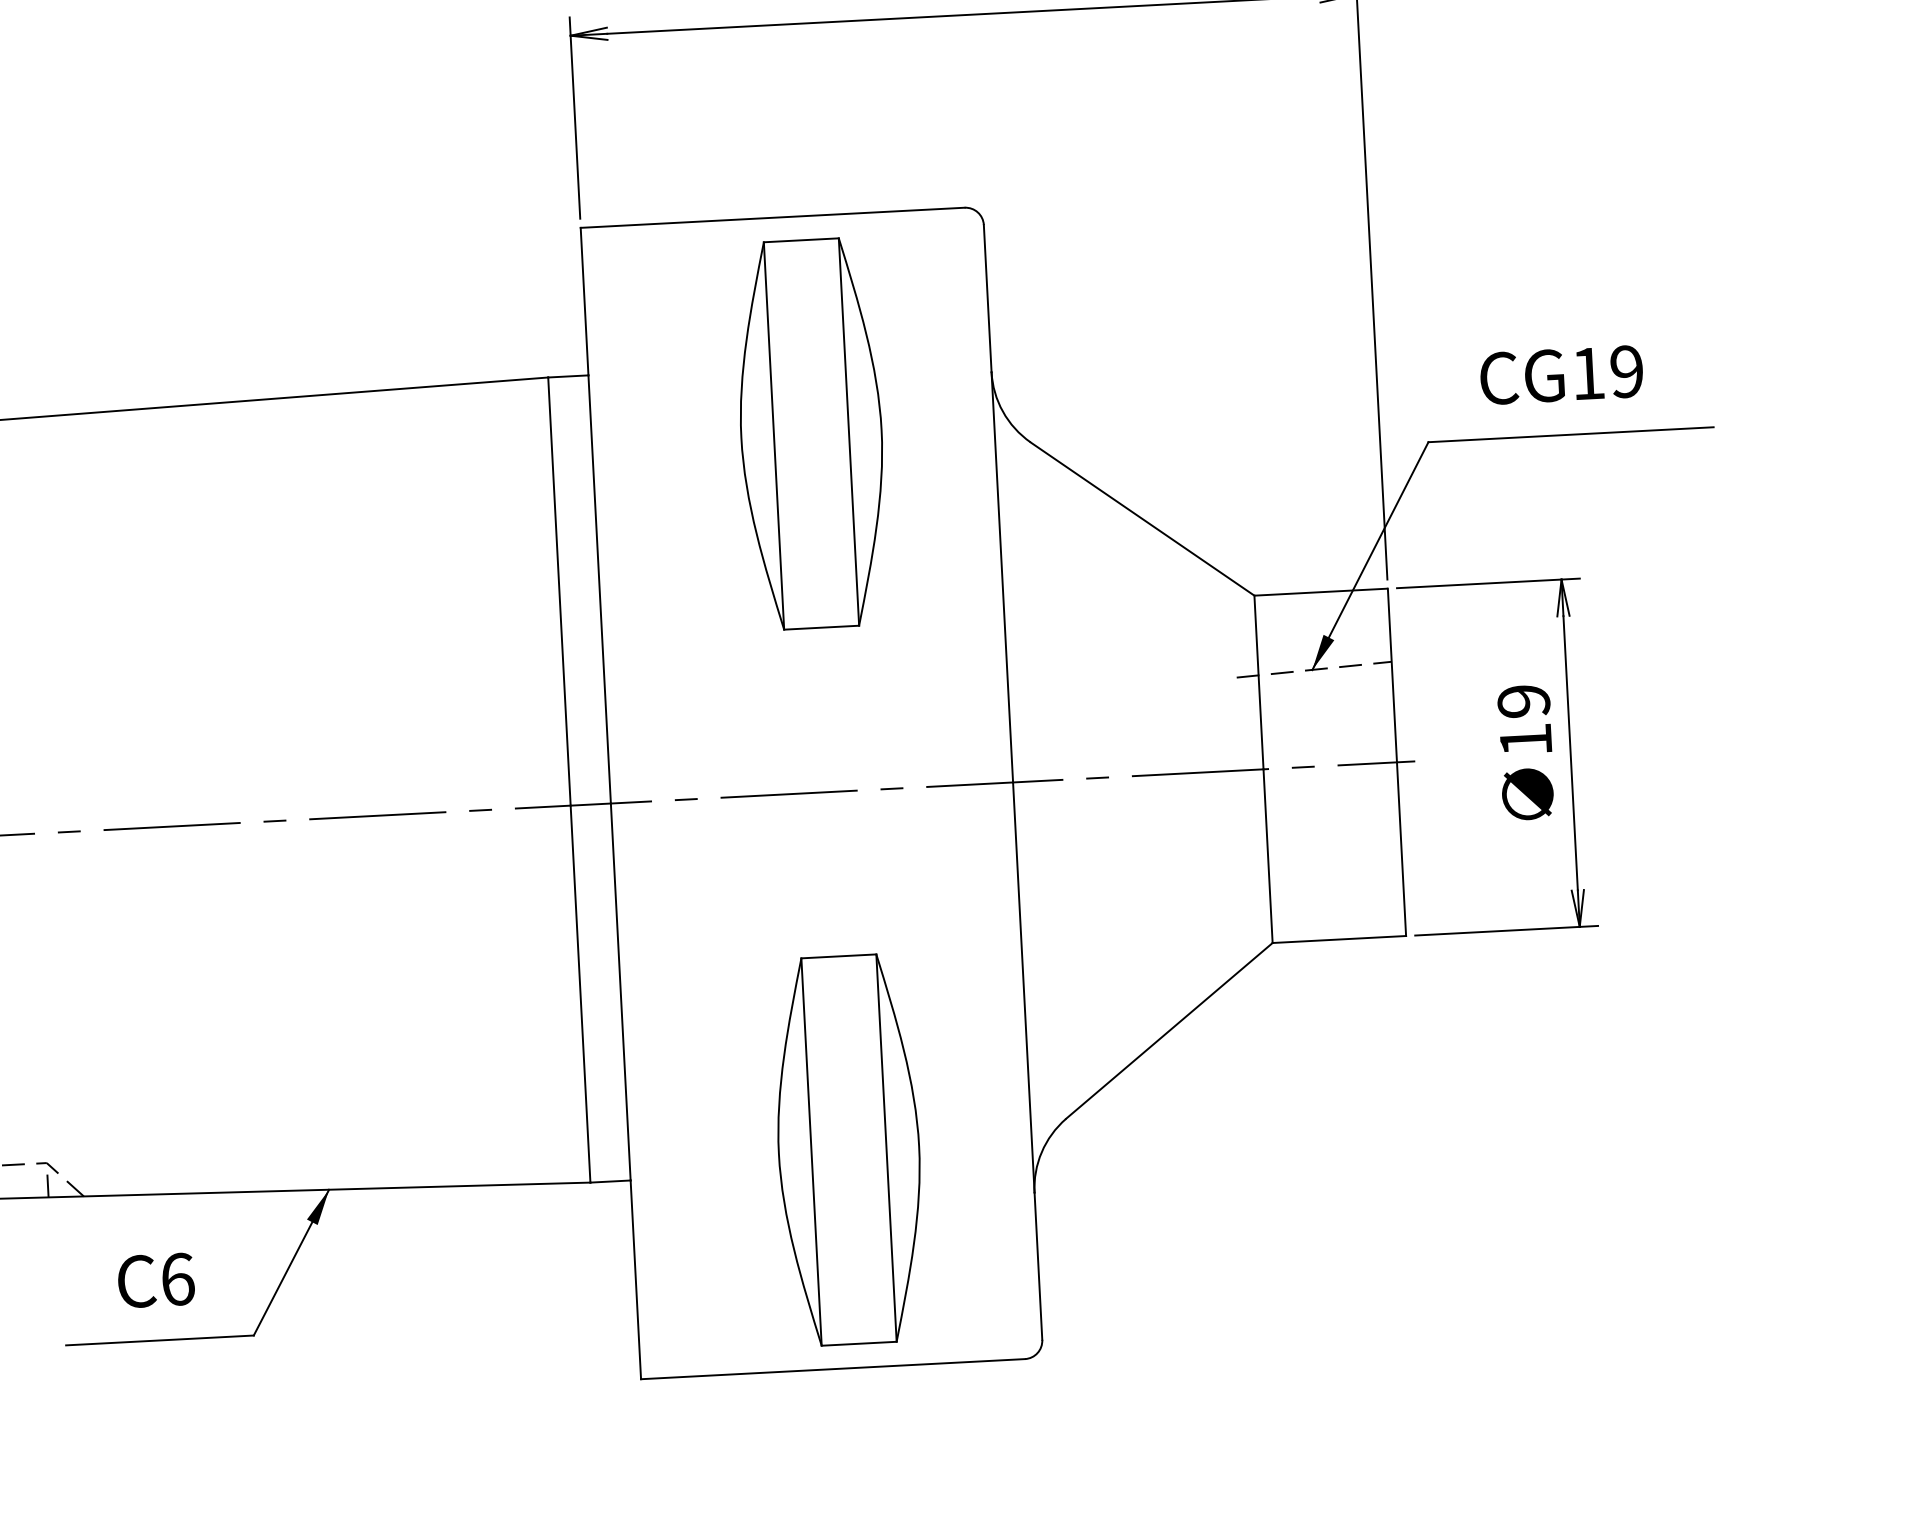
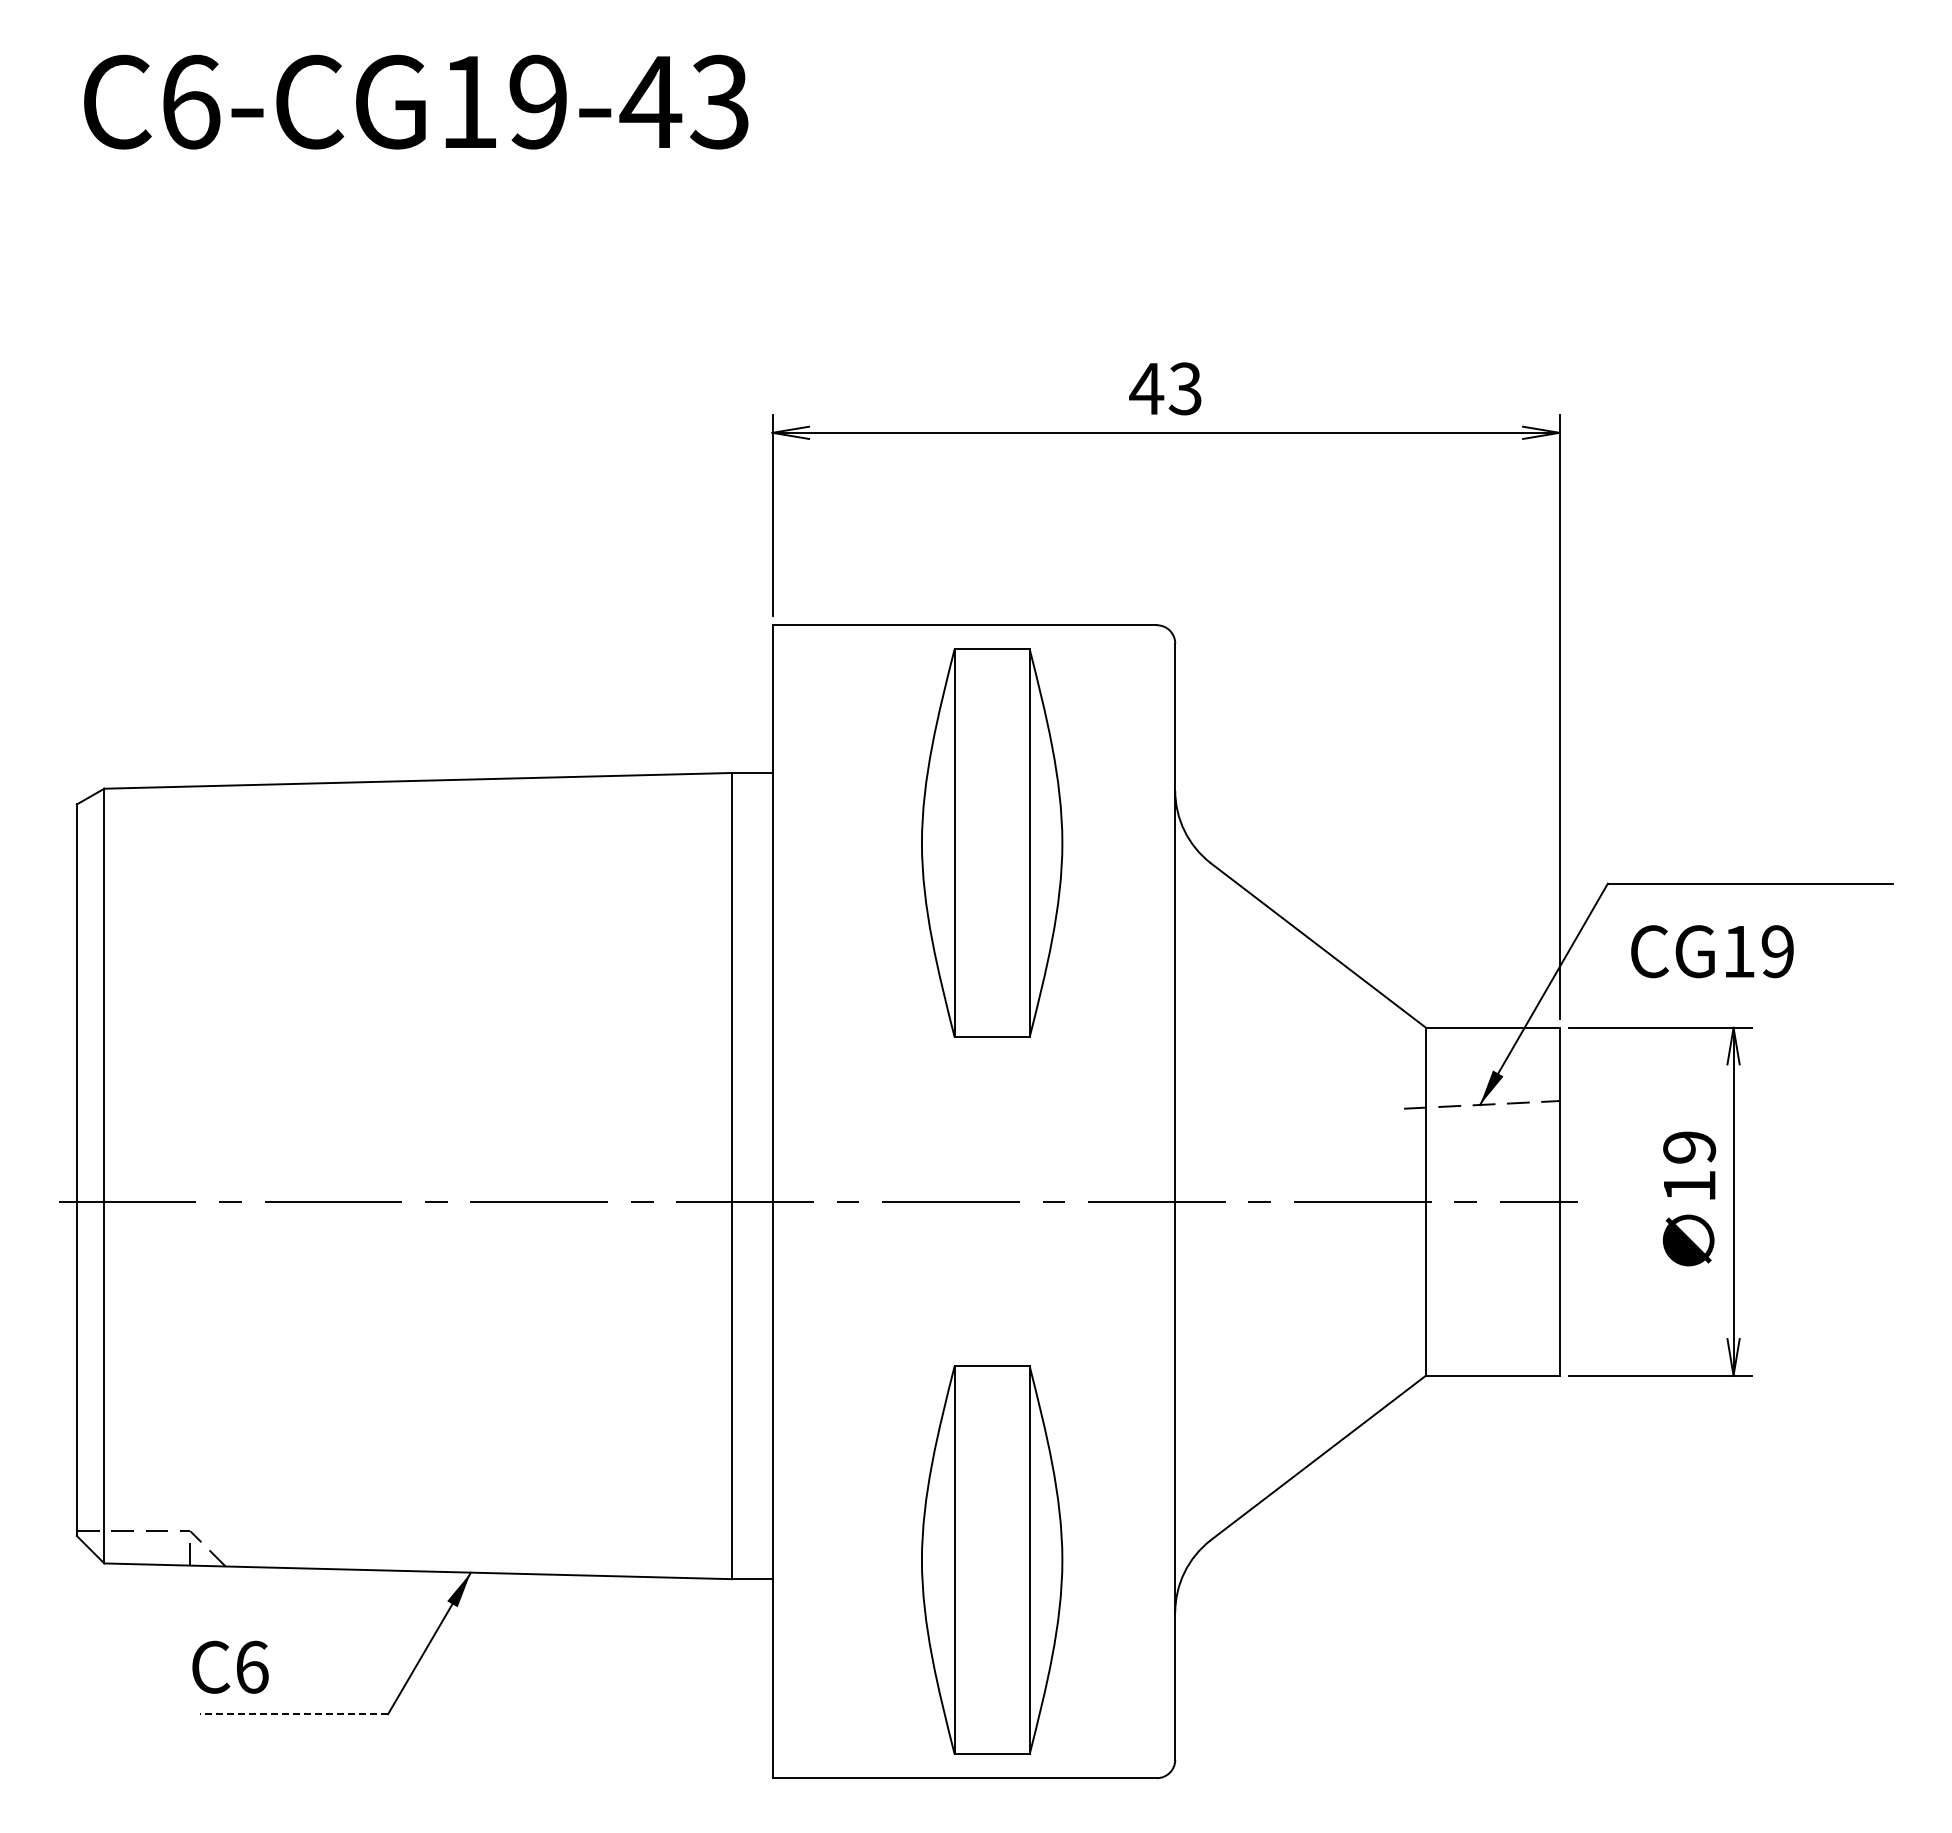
text: (1561, 374) -> (1712, 951), moved
text: (156, 1279) -> (230, 1666), moved
line: (160, 1340) -> (294, 1714), solid -> dashed

